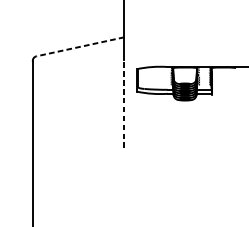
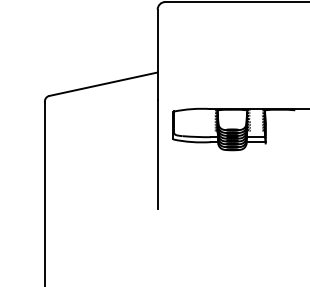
line: (80, 47) -> (103, 84), dashed -> solid
line: (124, 103) -> (157, 154), dashed -> solid

